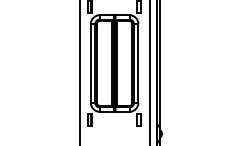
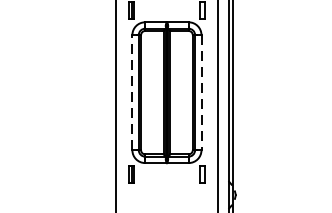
line: (90, 63) -> (131, 92), solid -> dashed
line: (138, 63) -> (201, 92), solid -> dashed

